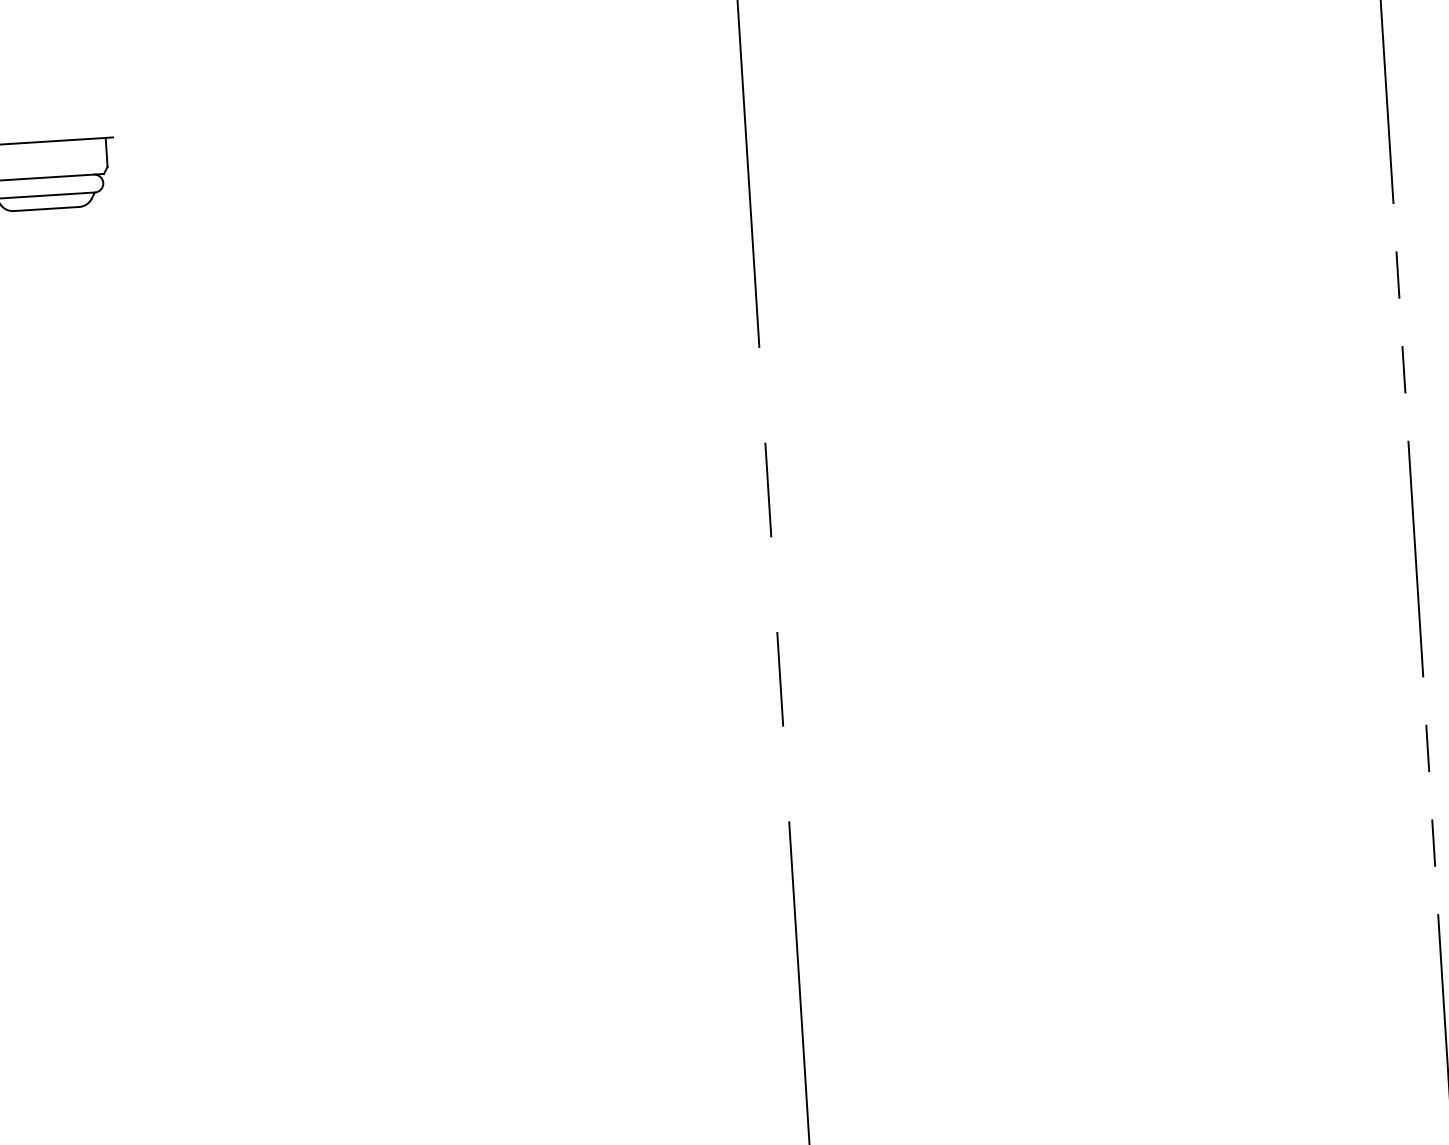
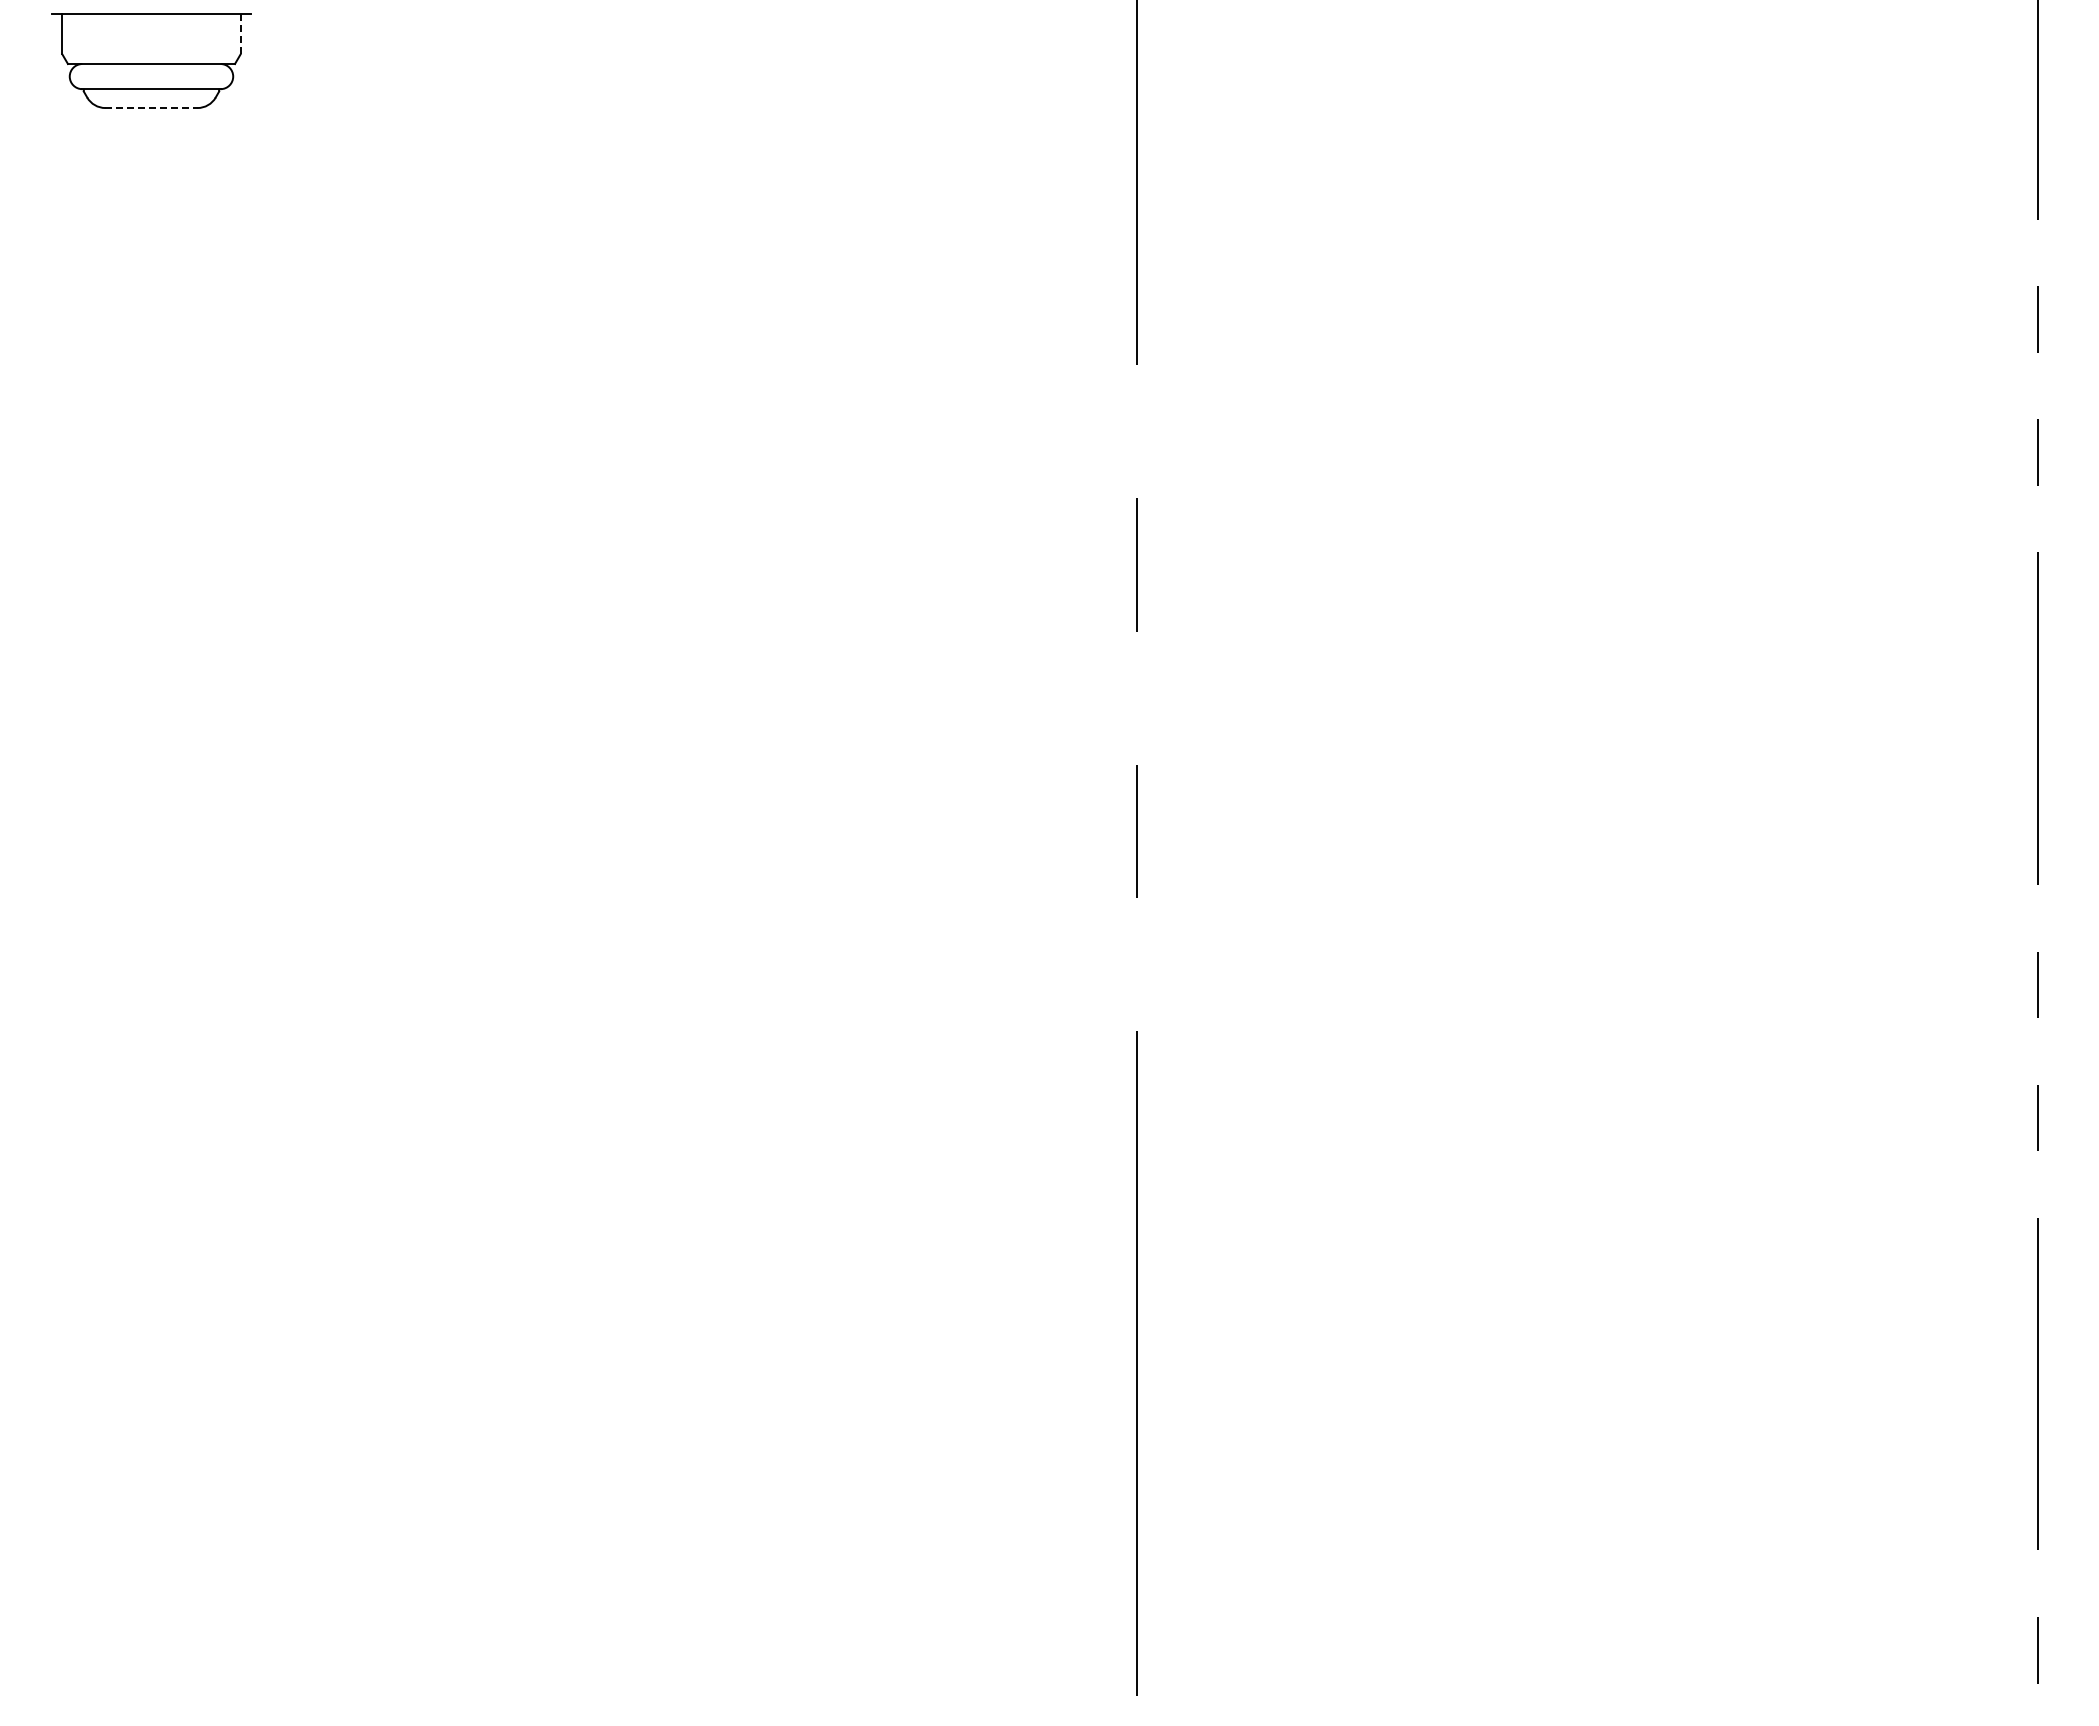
line: (106, 152) -> (240, 34), solid -> dashed
line: (46, 209) -> (151, 108), solid -> dashed

